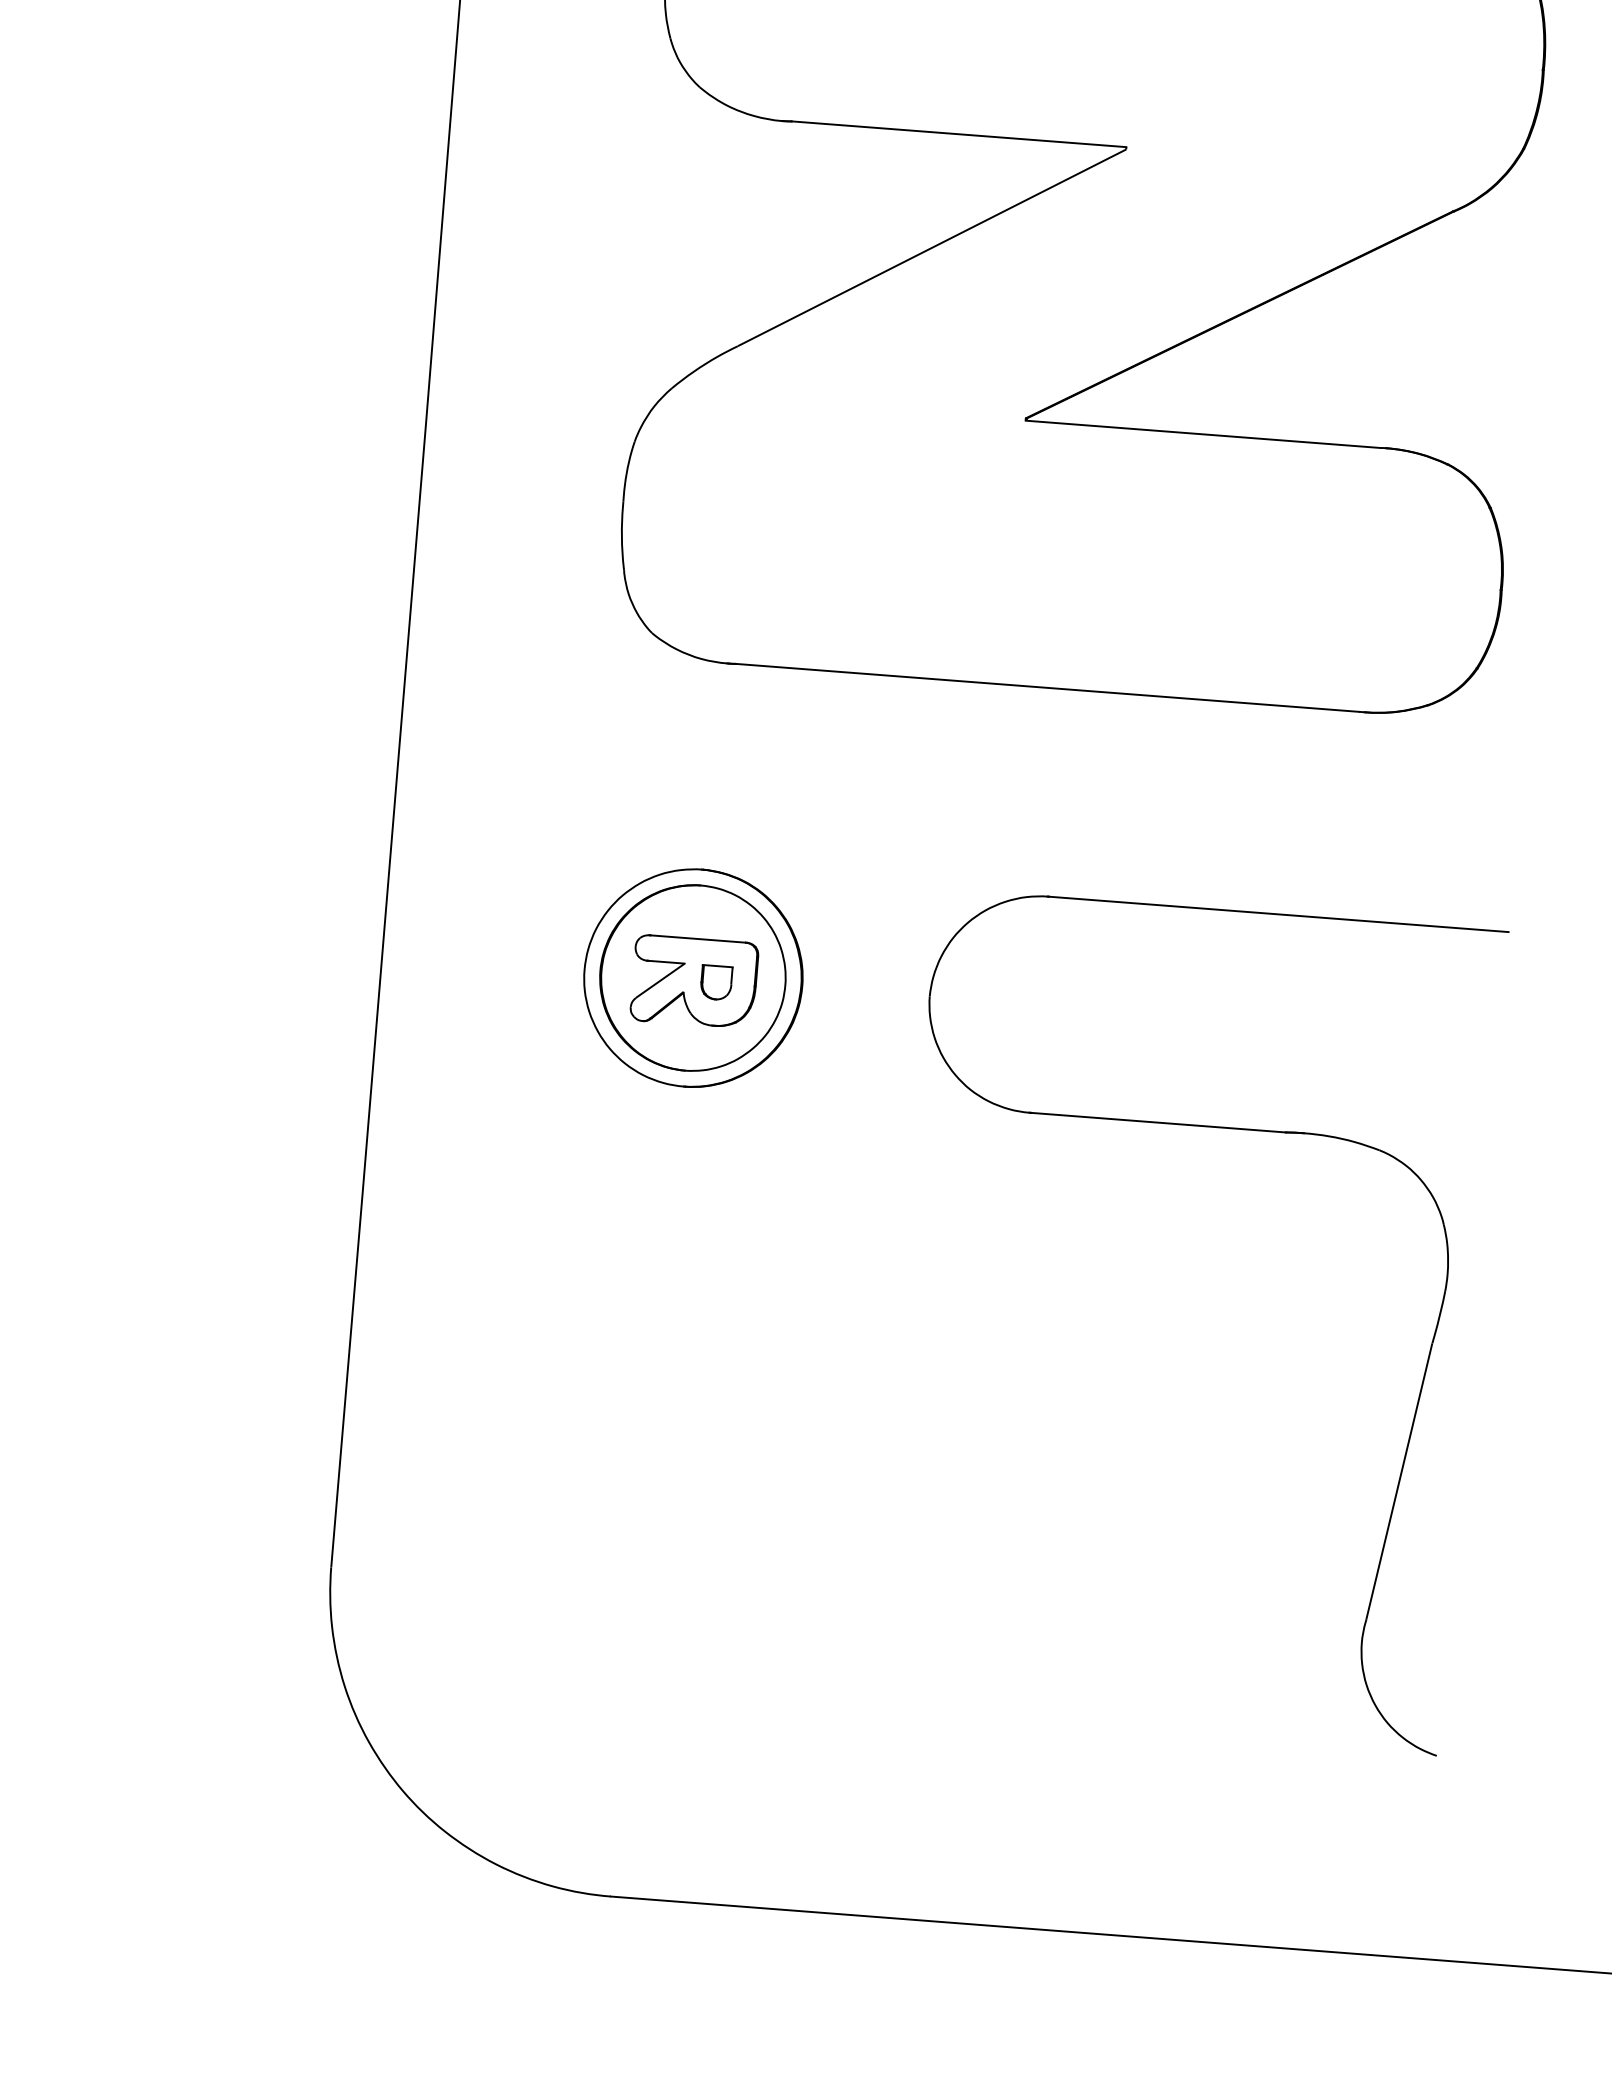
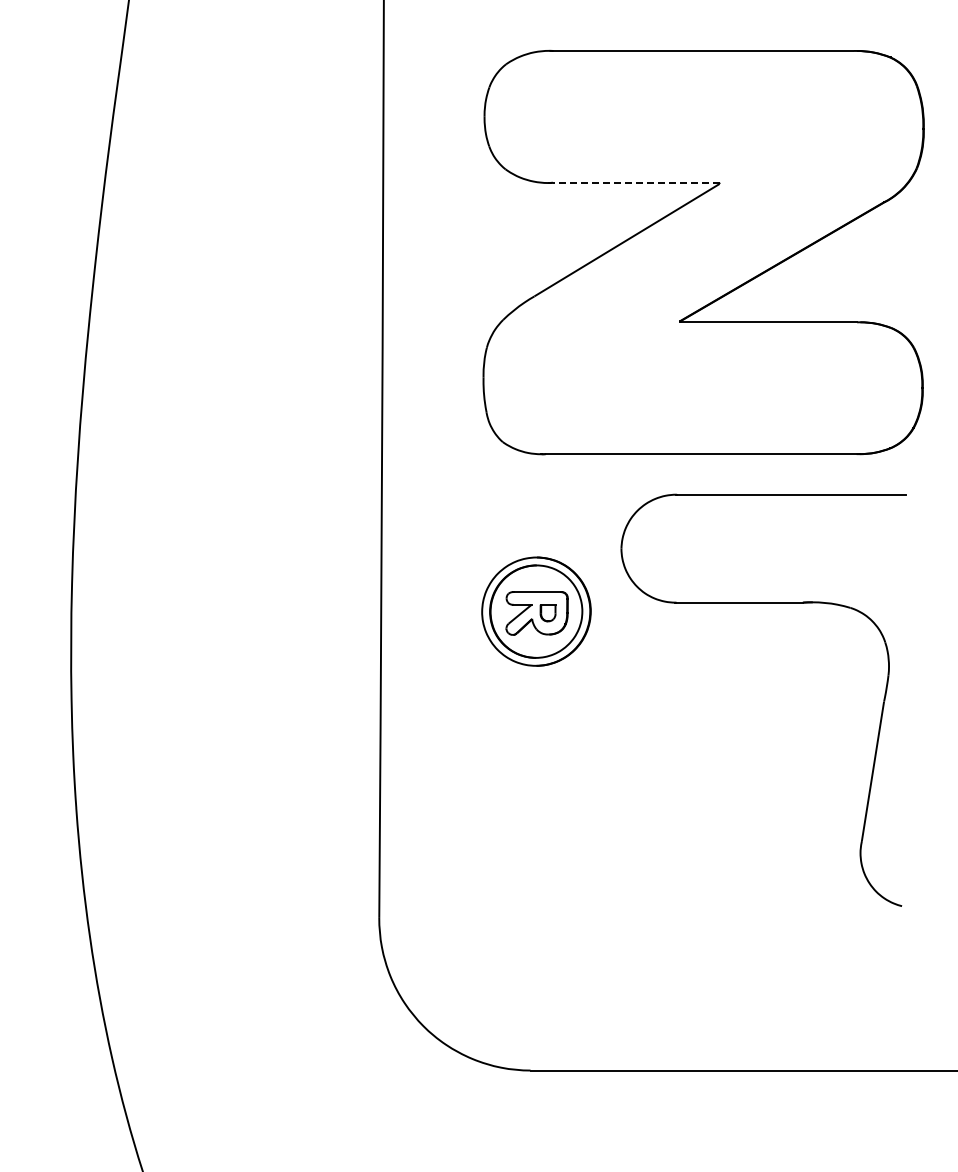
line: (957, 133) -> (635, 182), solid -> dashed
part: (1205, 1128) -> (763, 603), moved

